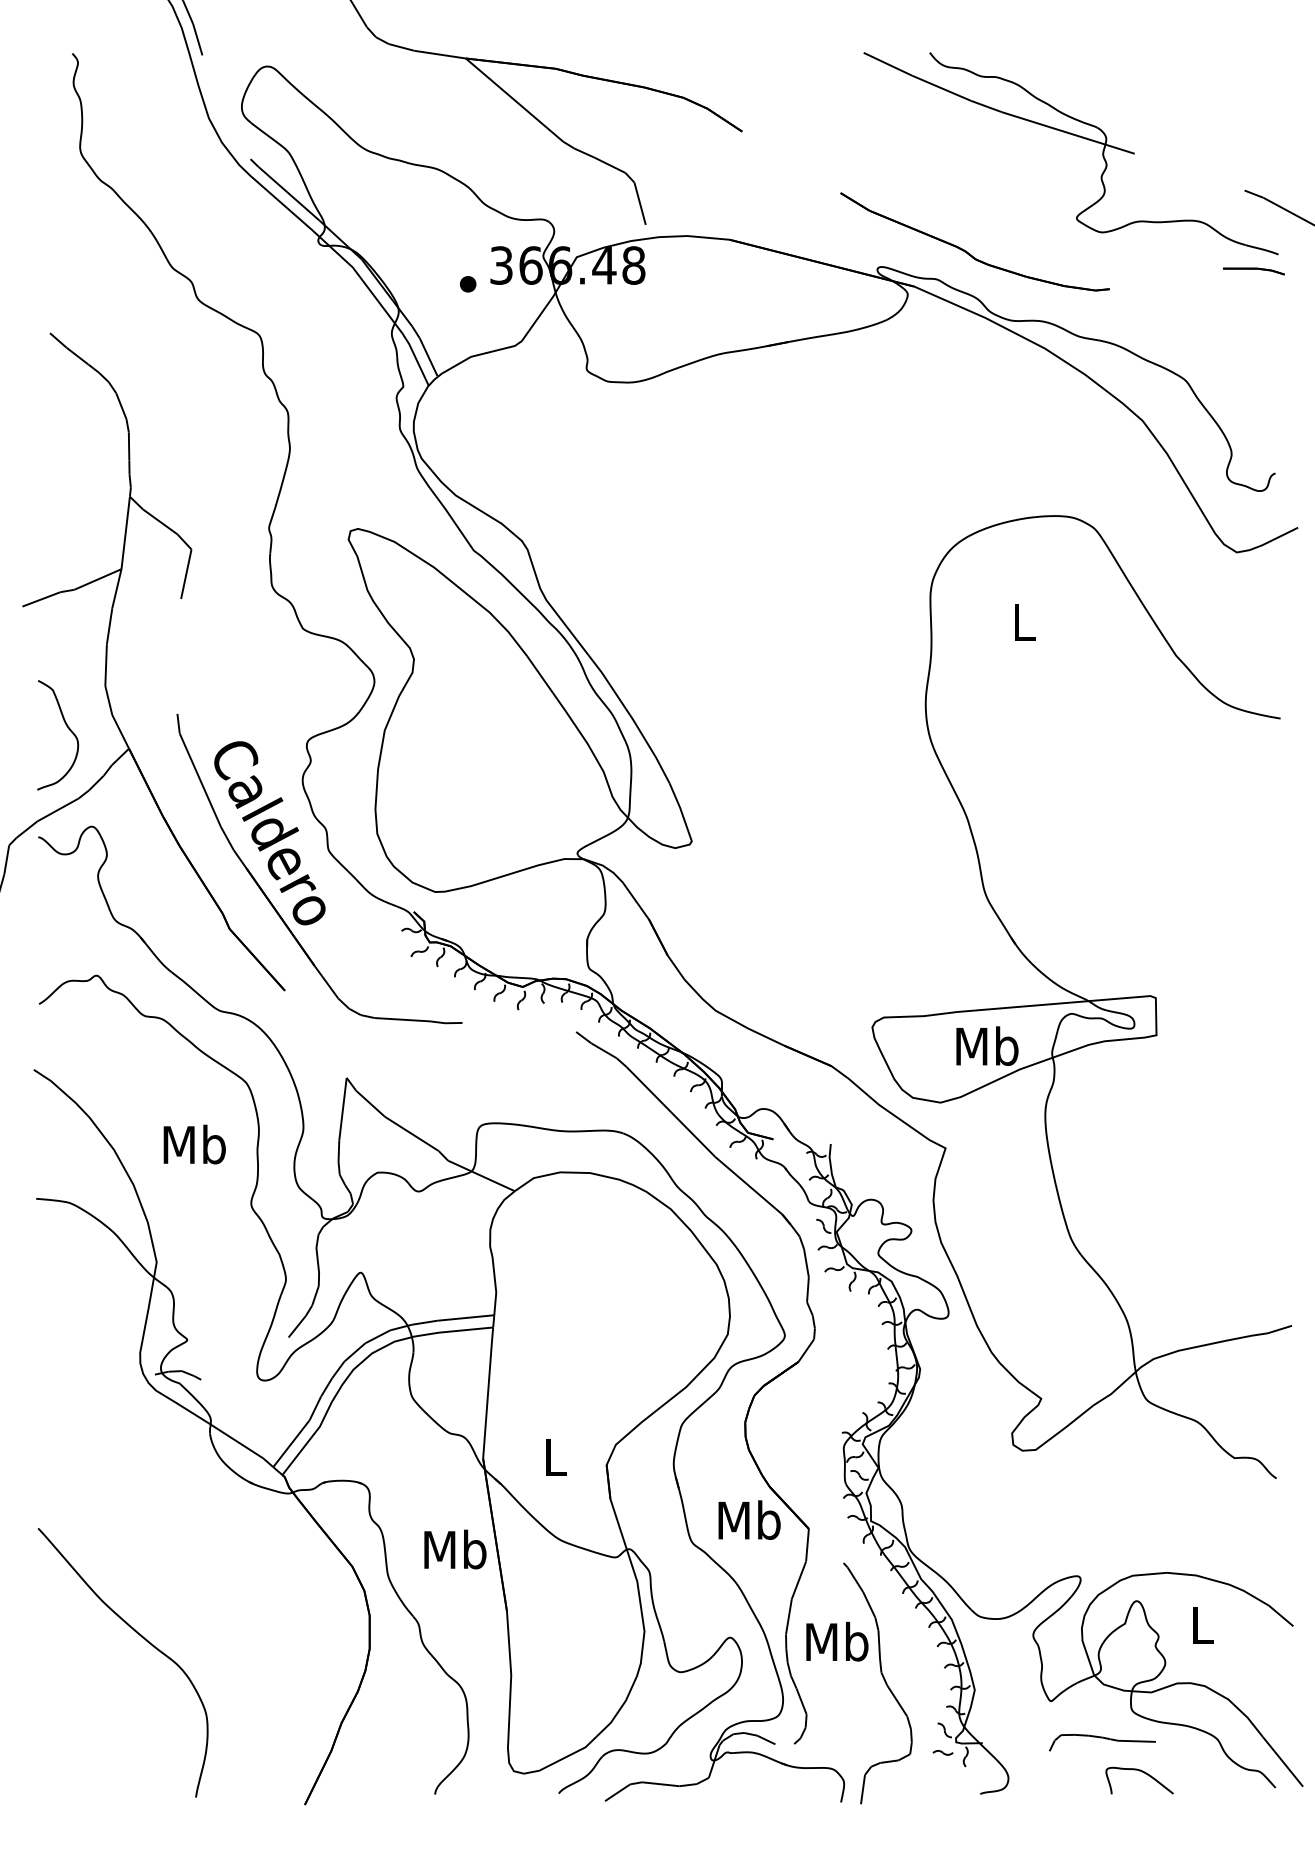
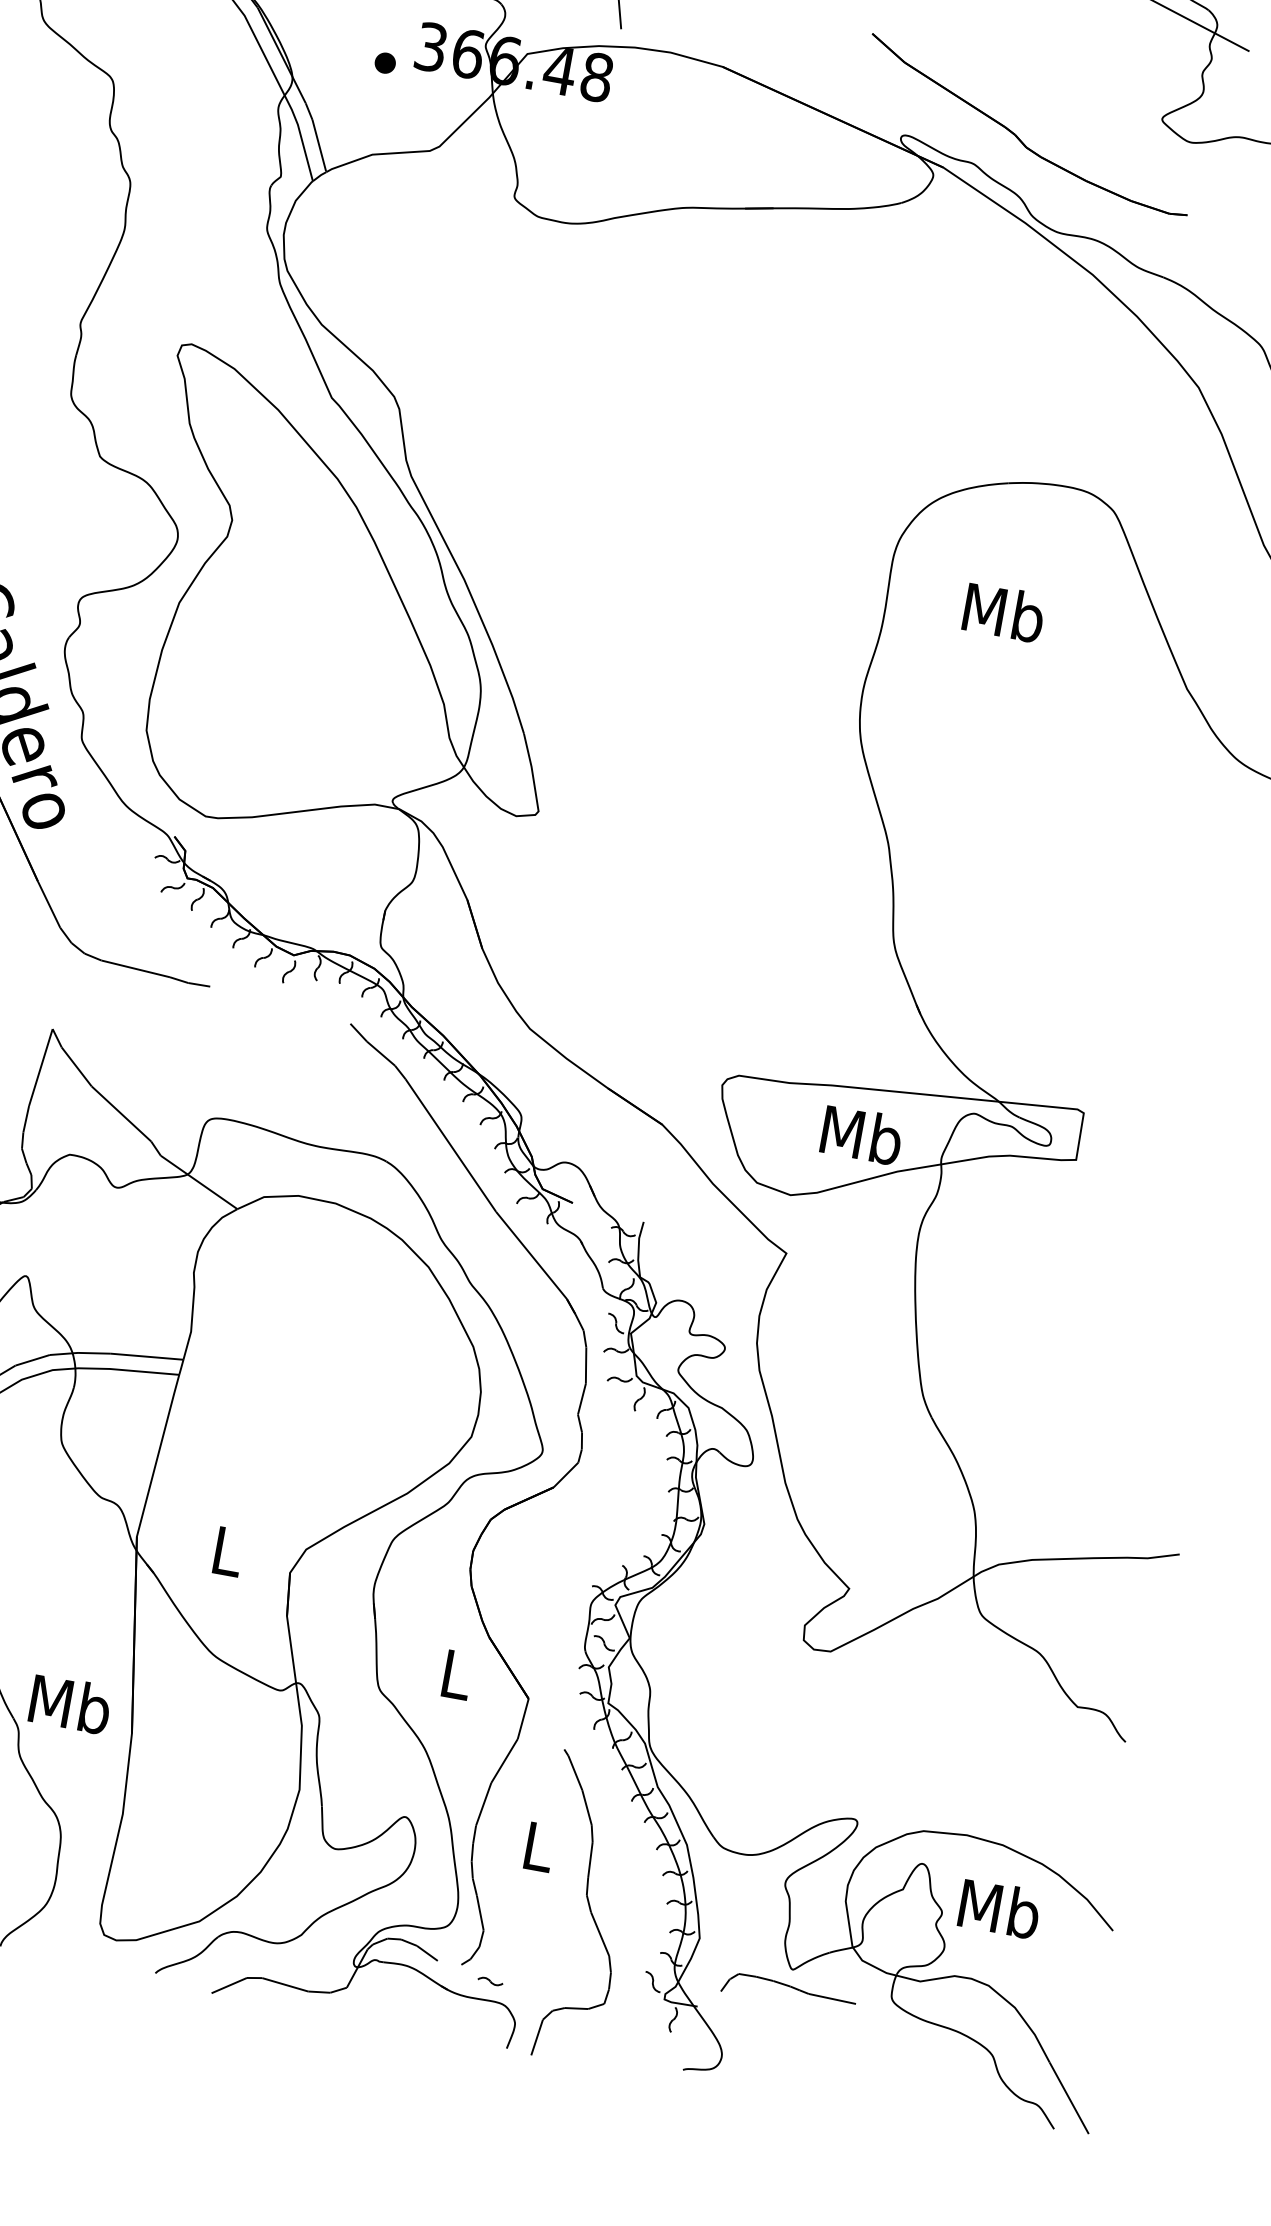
text: (1024, 622) -> (1004, 613), L -> Mb
text: (749, 1519) -> (456, 1673), Mb -> L
text: (455, 1549) -> (70, 1704), moved
text: (1202, 1624) -> (999, 1908), L -> Mb
text: (837, 1641) -> (538, 1846), Mb -> L
curve: (1102, 1738) -> (789, 1987), moved
part: (942, 1752) -> (489, 1980), moved
curve: (1141, 1772) -> (889, 2079), removed

